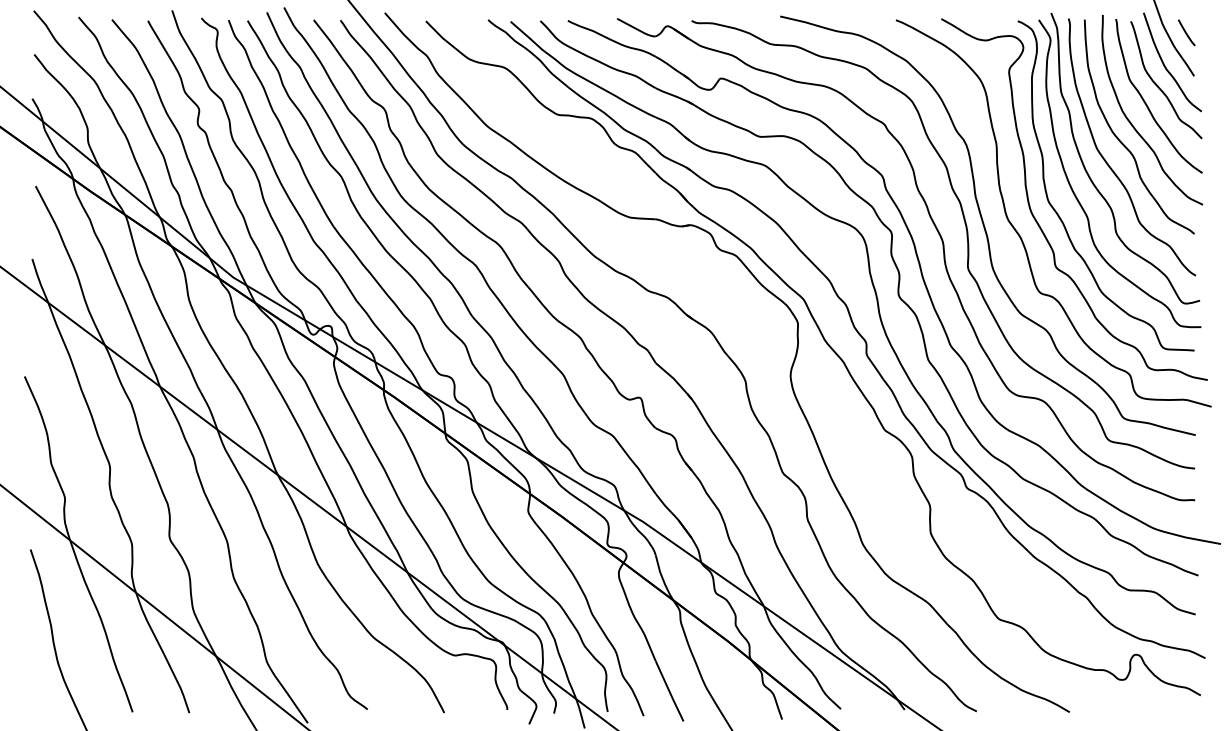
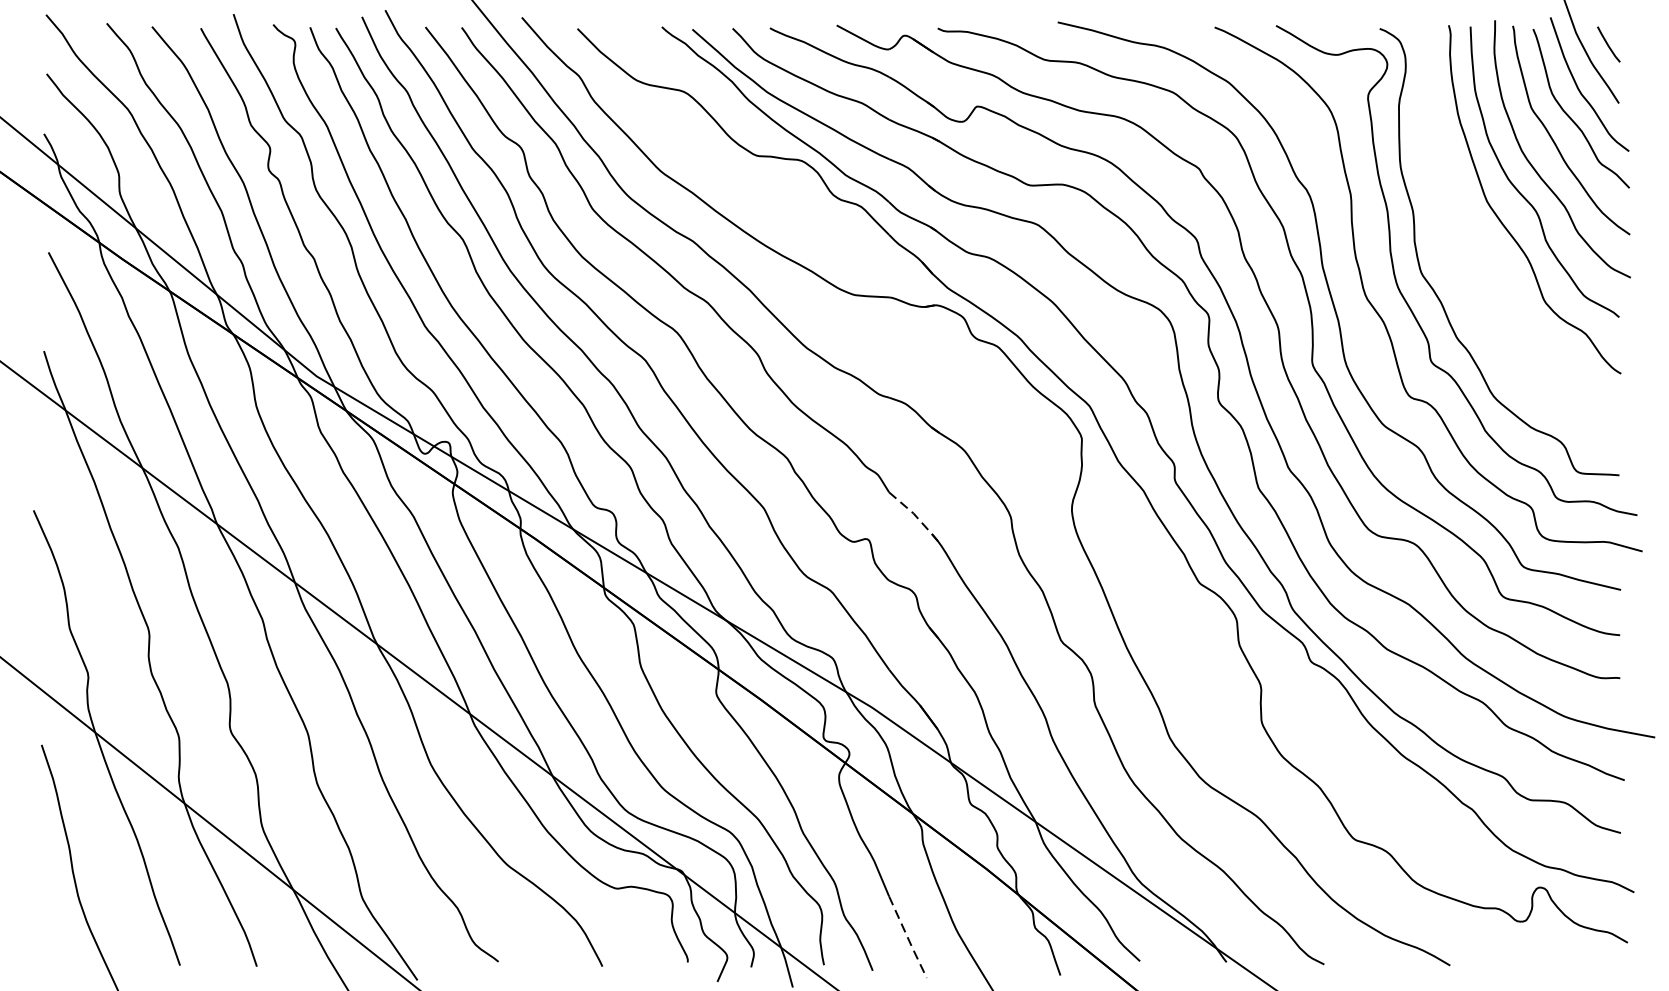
part: (1096, 186) -> (1486, 252), removed
line: (675, 380) -> (915, 515), solid -> dashed
line: (669, 692) -> (907, 938), solid -> dashed

